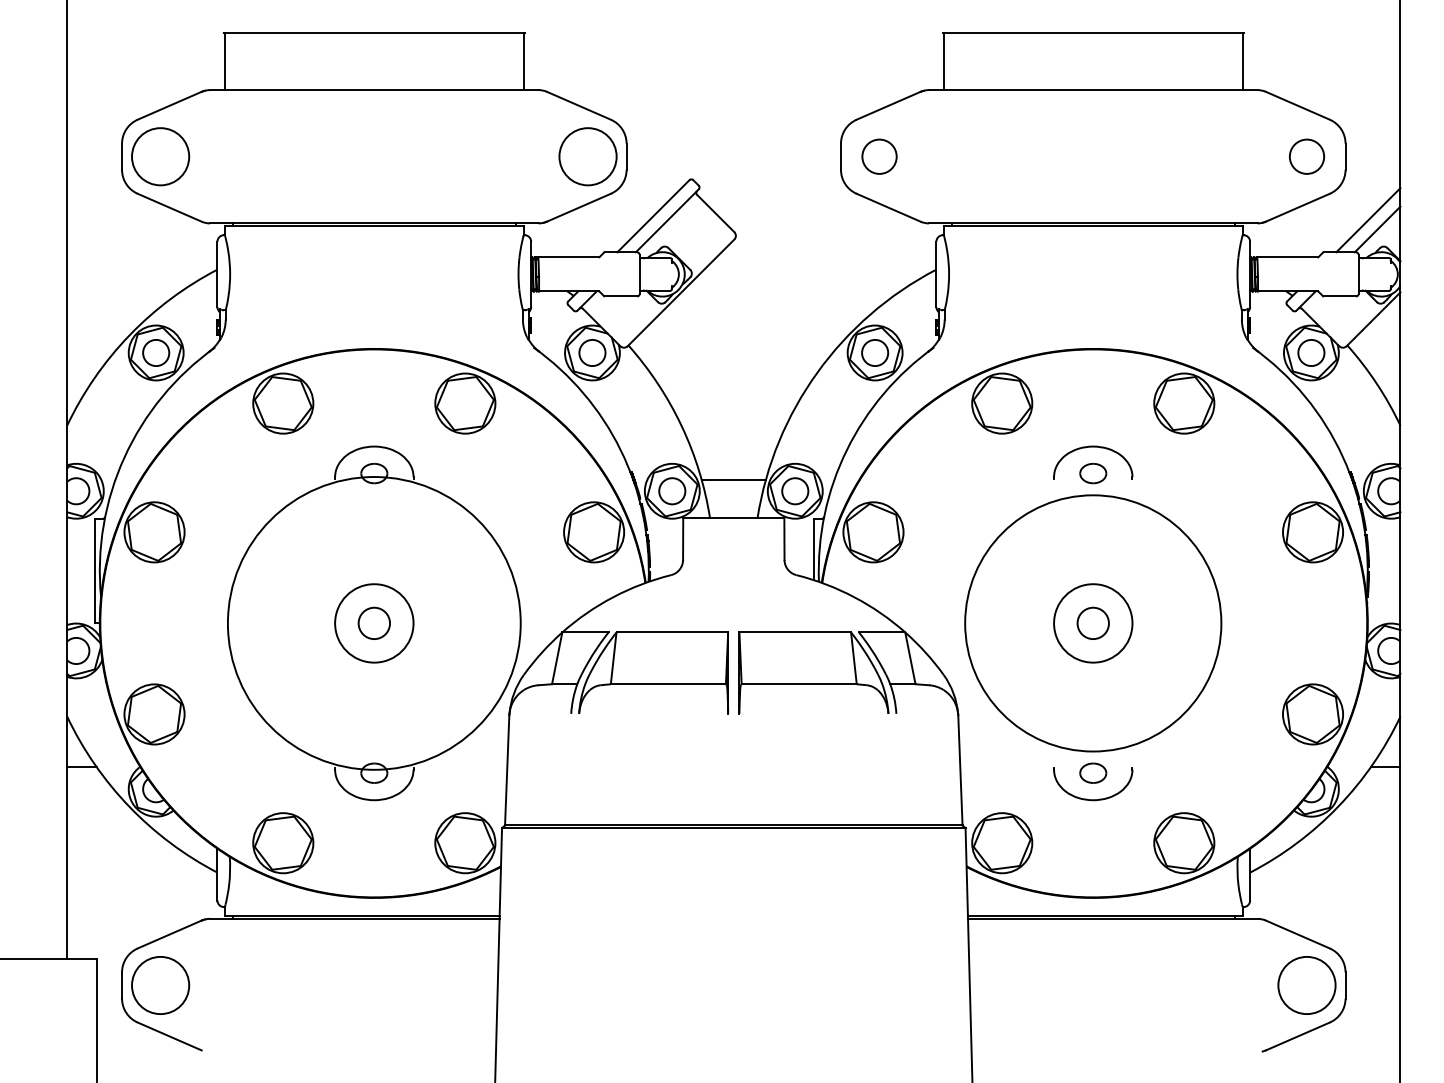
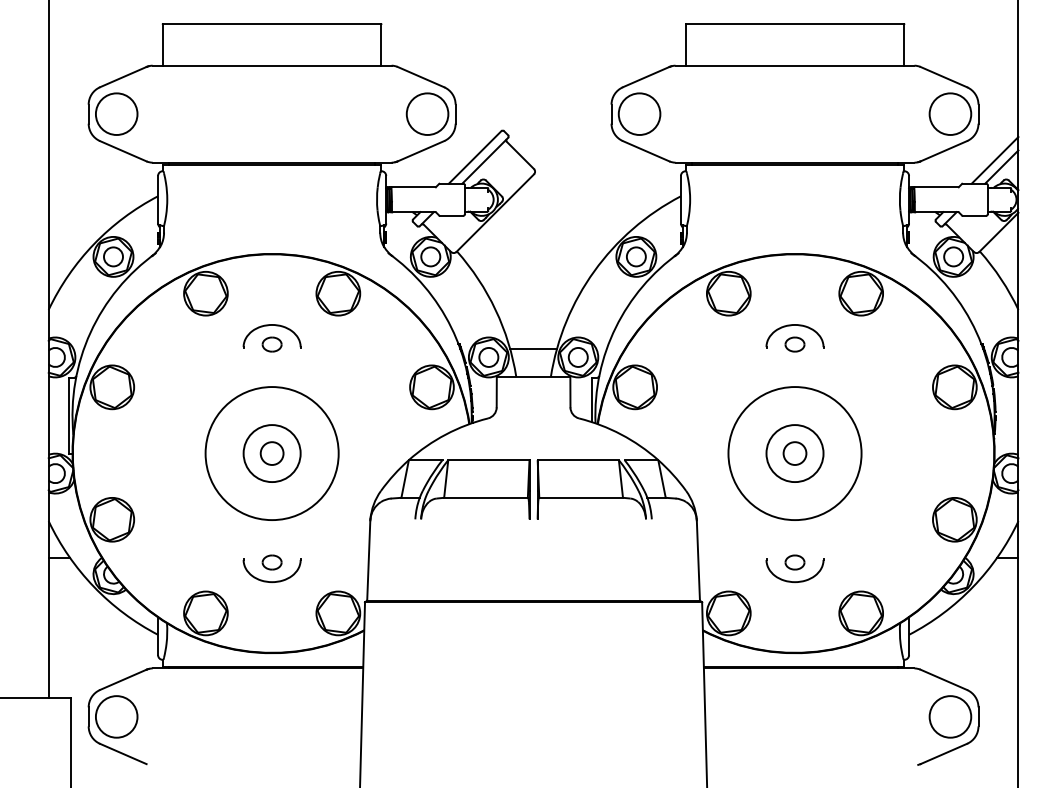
circle: (879, 155) -> (639, 113), size x1.67
circle: (1307, 155) -> (950, 113), size x1.67
circle: (373, 623) -> (271, 453), size x0.62
circle: (1092, 623) -> (794, 453), size x0.71

